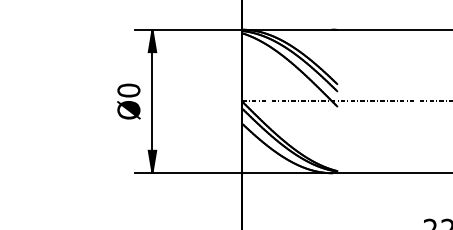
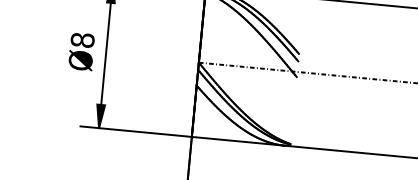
text: (128, 90) -> (82, 40), Ø0 -> Ø8

